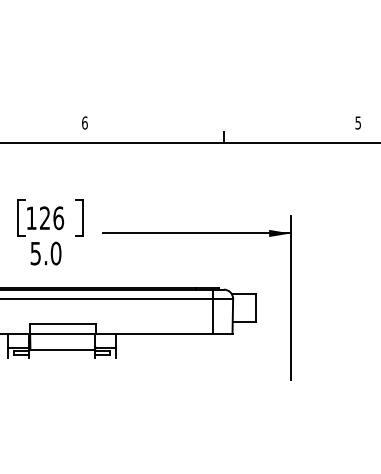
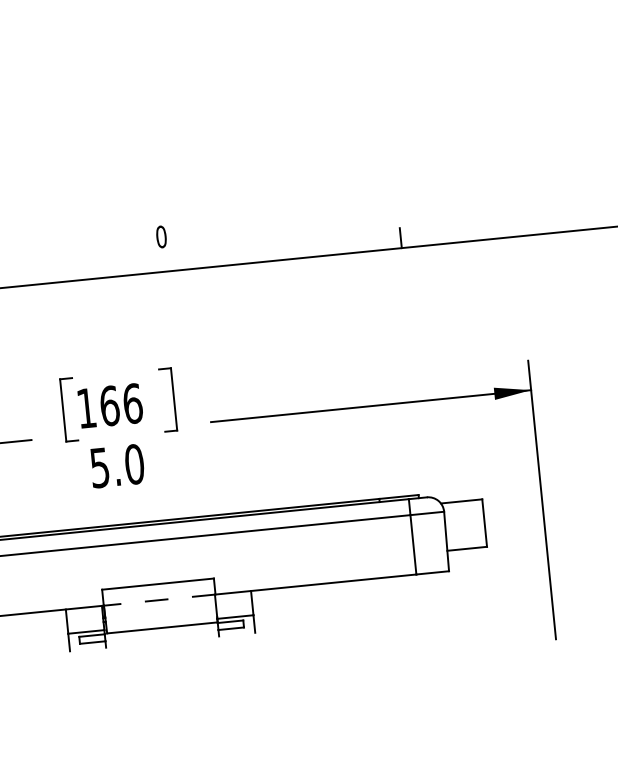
text: (84, 122) -> (160, 236), 6 -> 0
text: (44, 218) -> (108, 406), 126 -> 166
line: (62, 333) -> (159, 599), solid -> dashed

